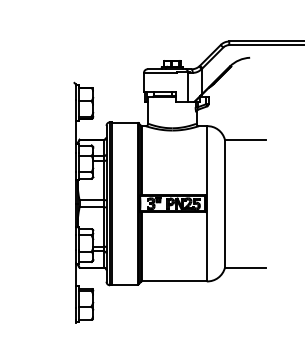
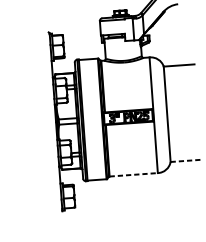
line: (245, 267) -> (185, 160), solid -> dashed
line: (174, 281) -> (133, 174), solid -> dashed

